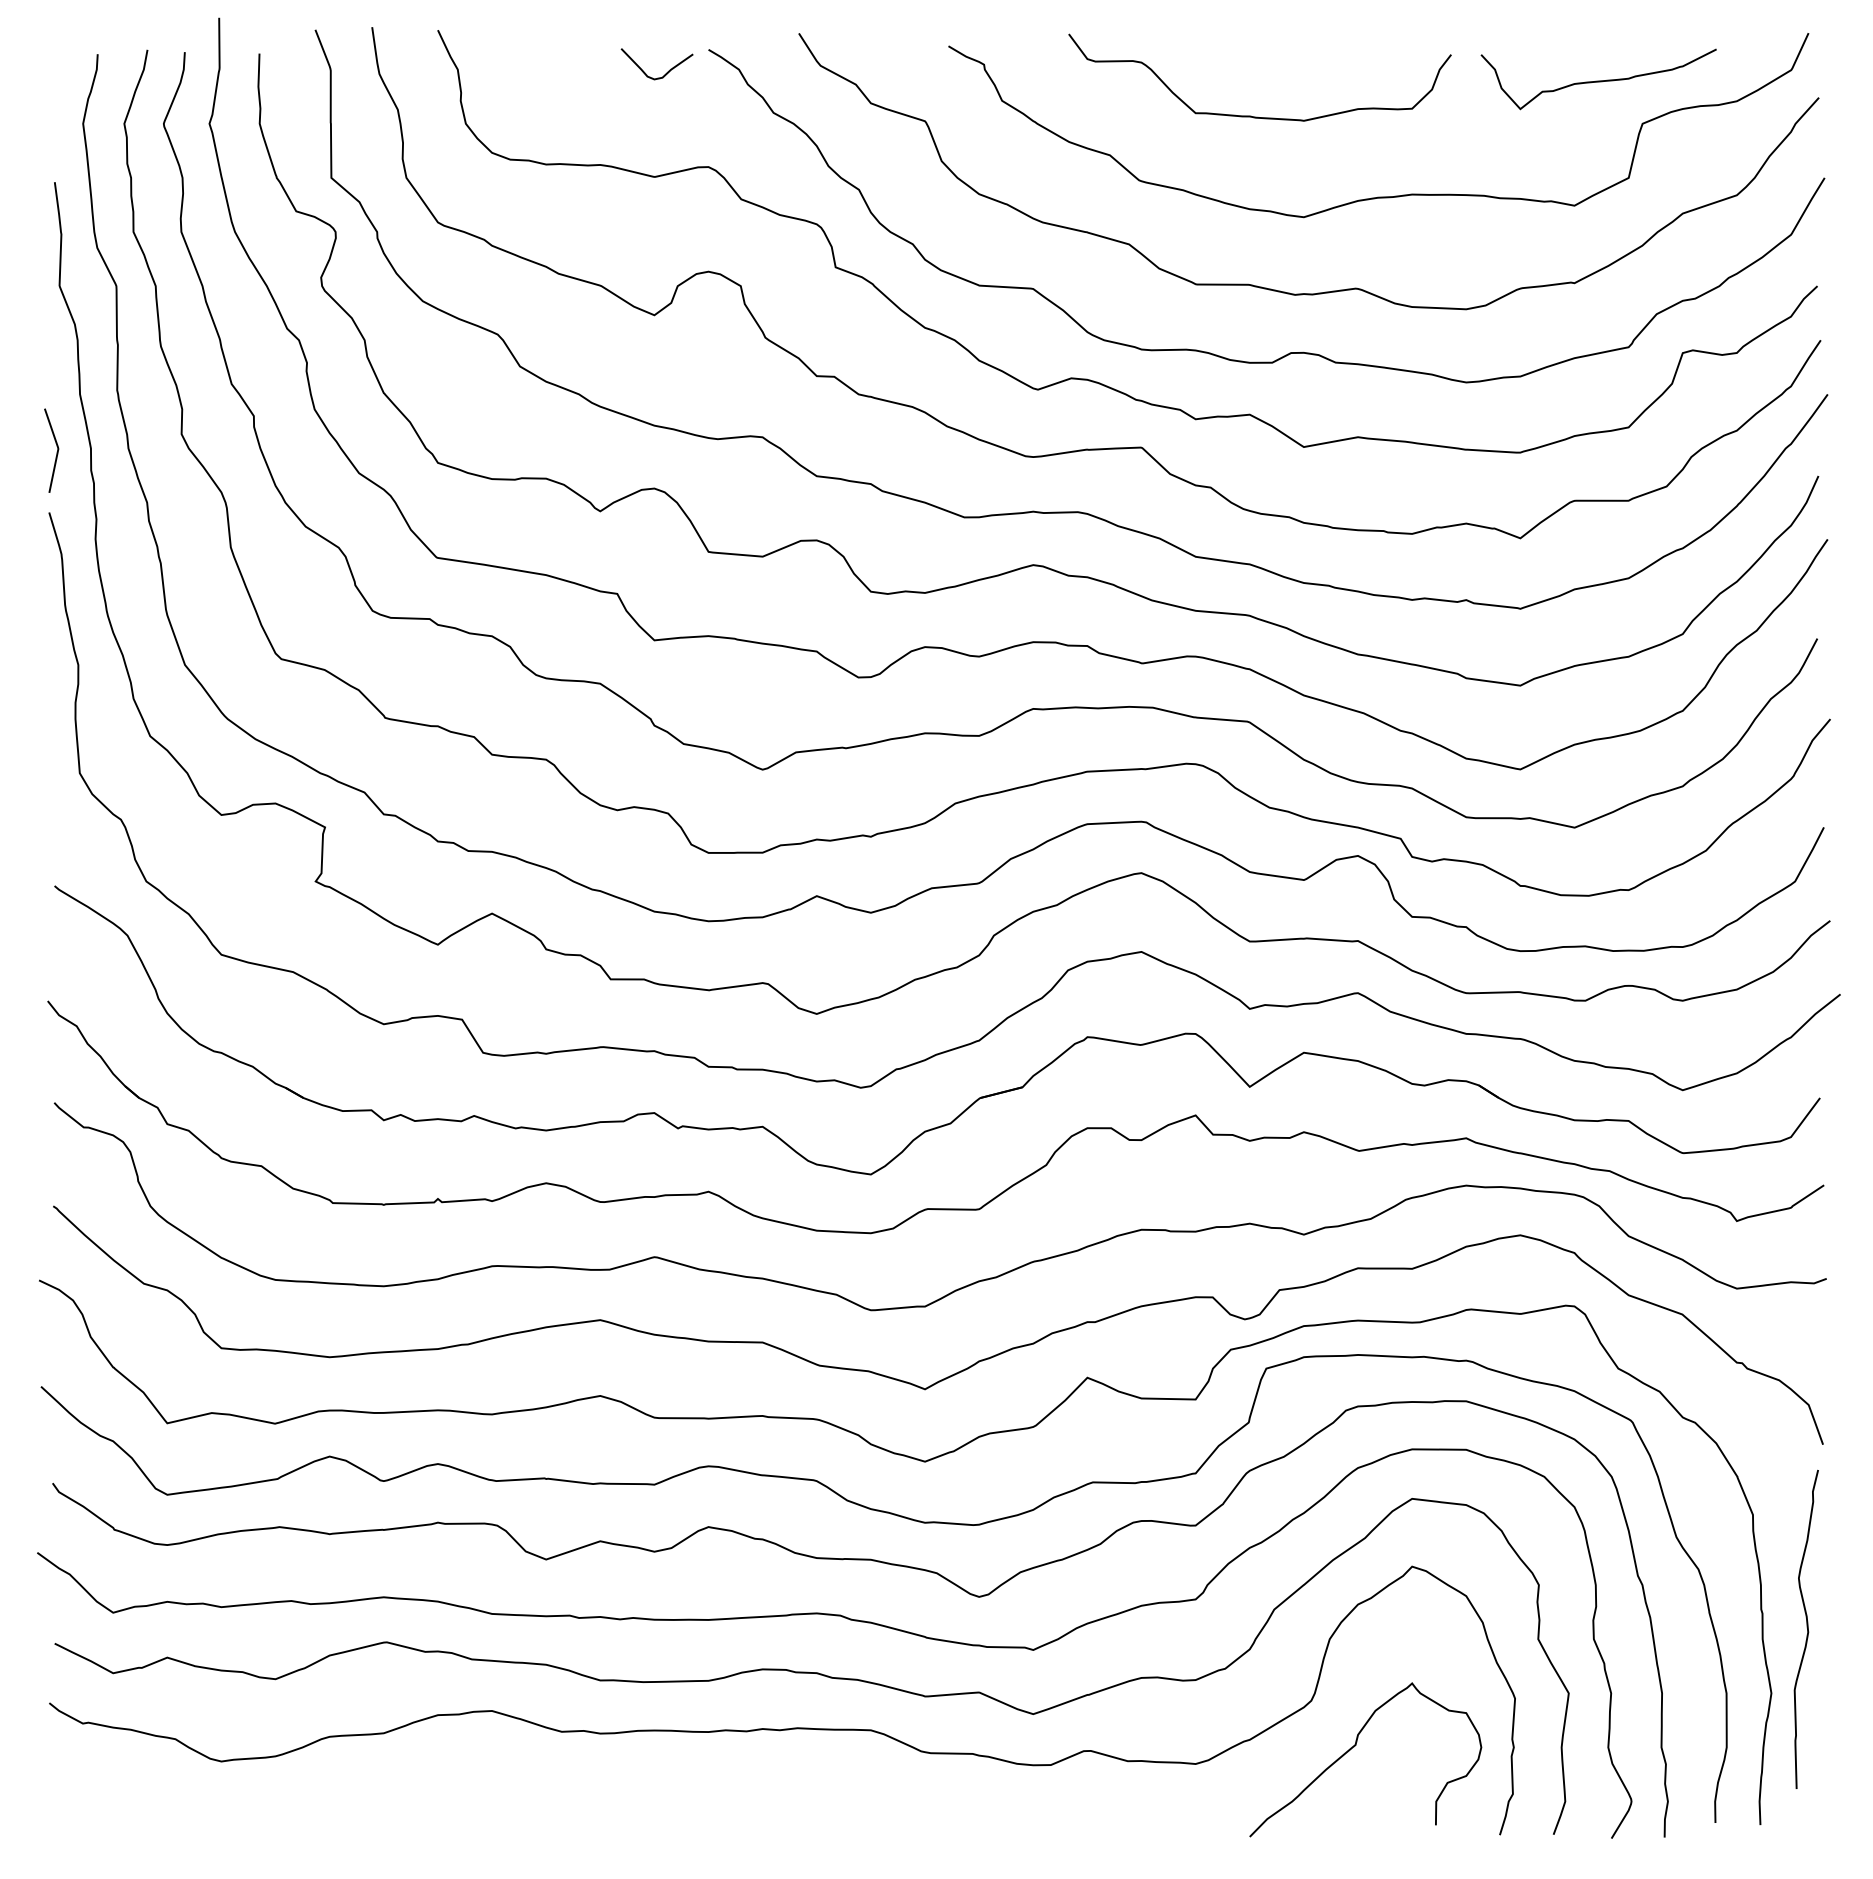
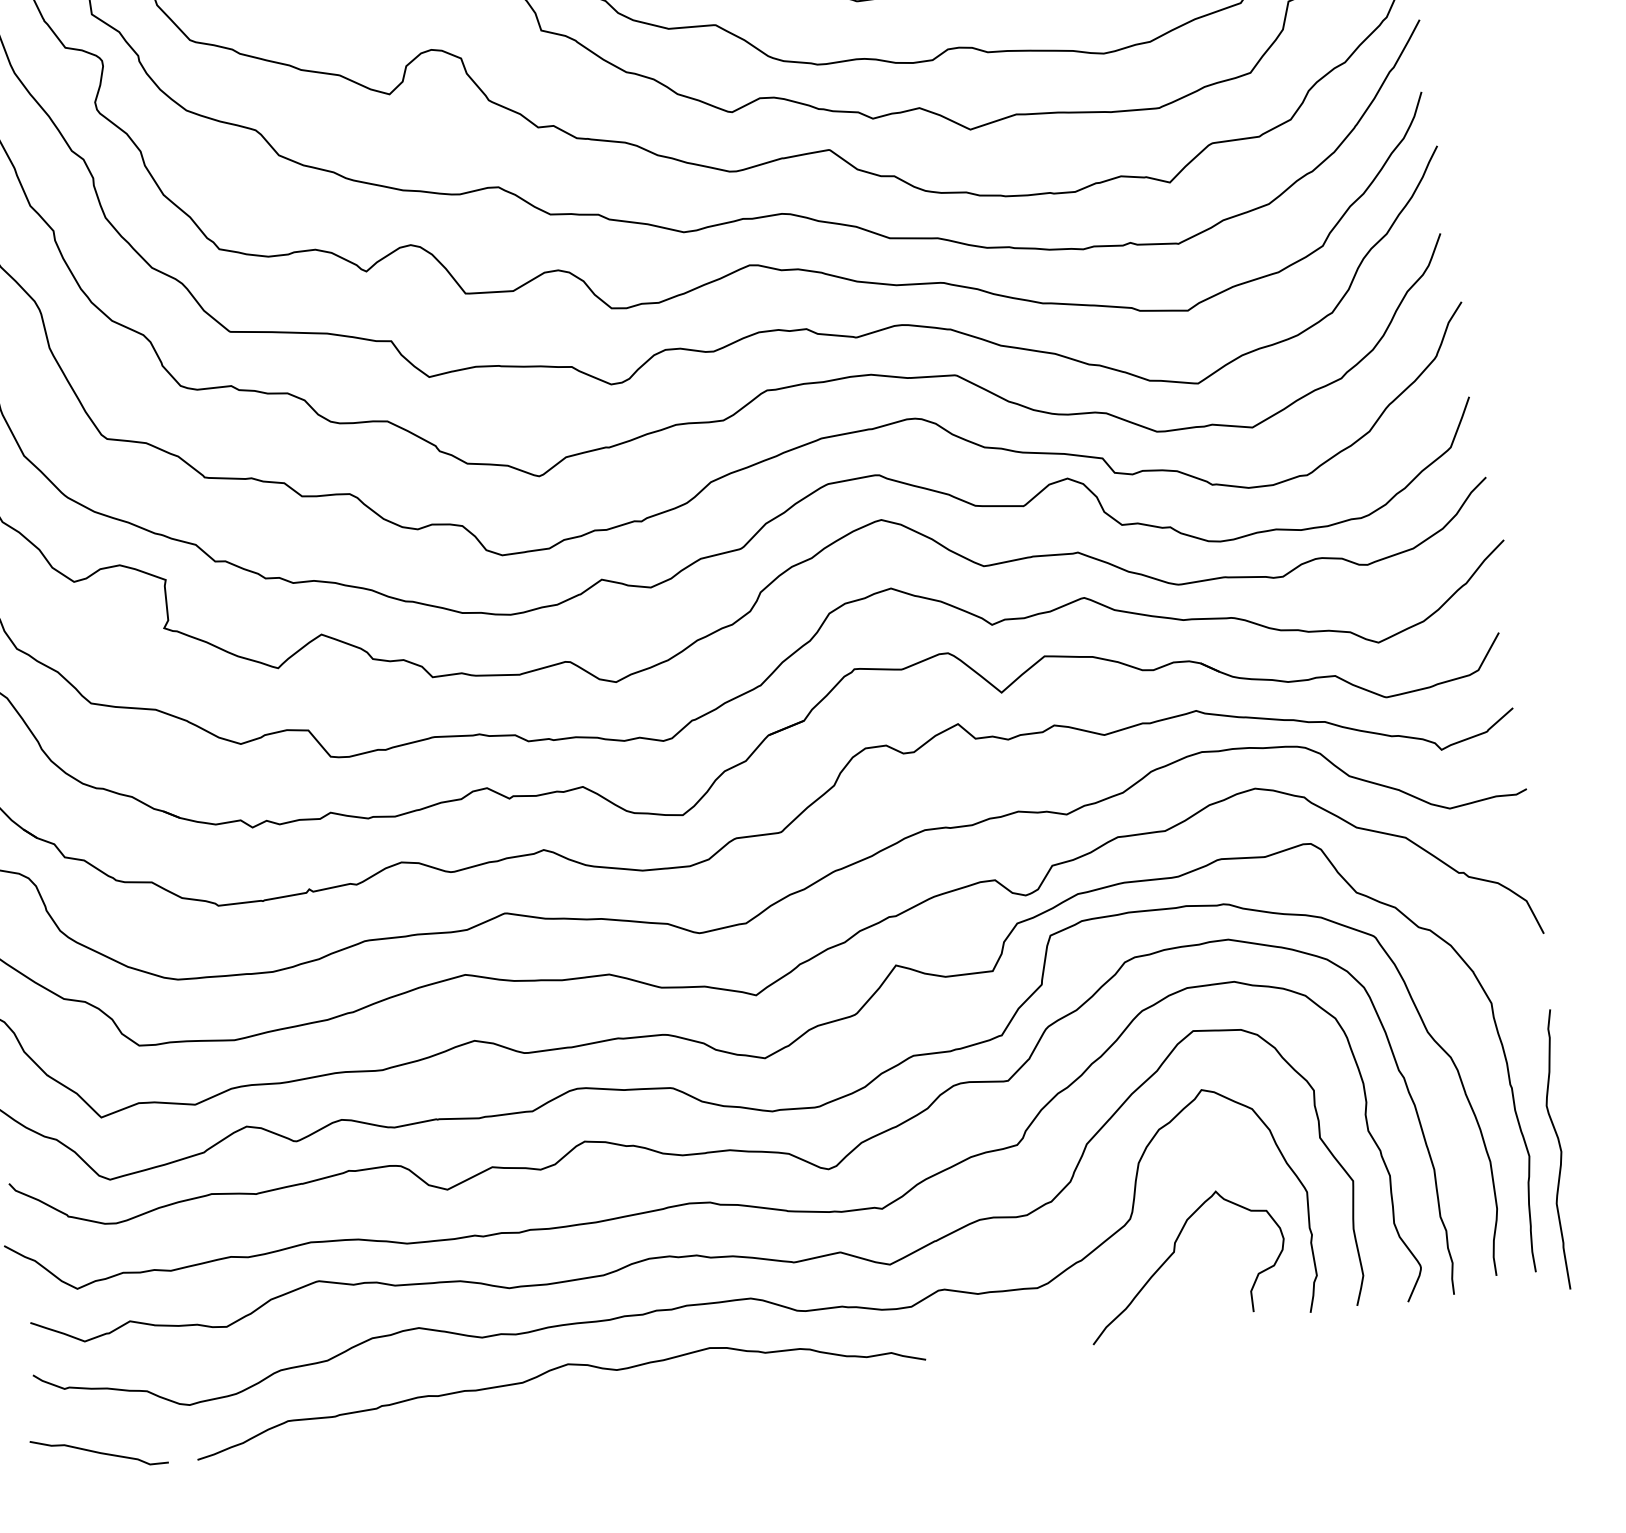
curve: (1806, 1627) -> (1559, 1147), moved
curve: (635, 1780) -> (552, 1370), added
curve: (110, 1799) -> (97, 1451), added

